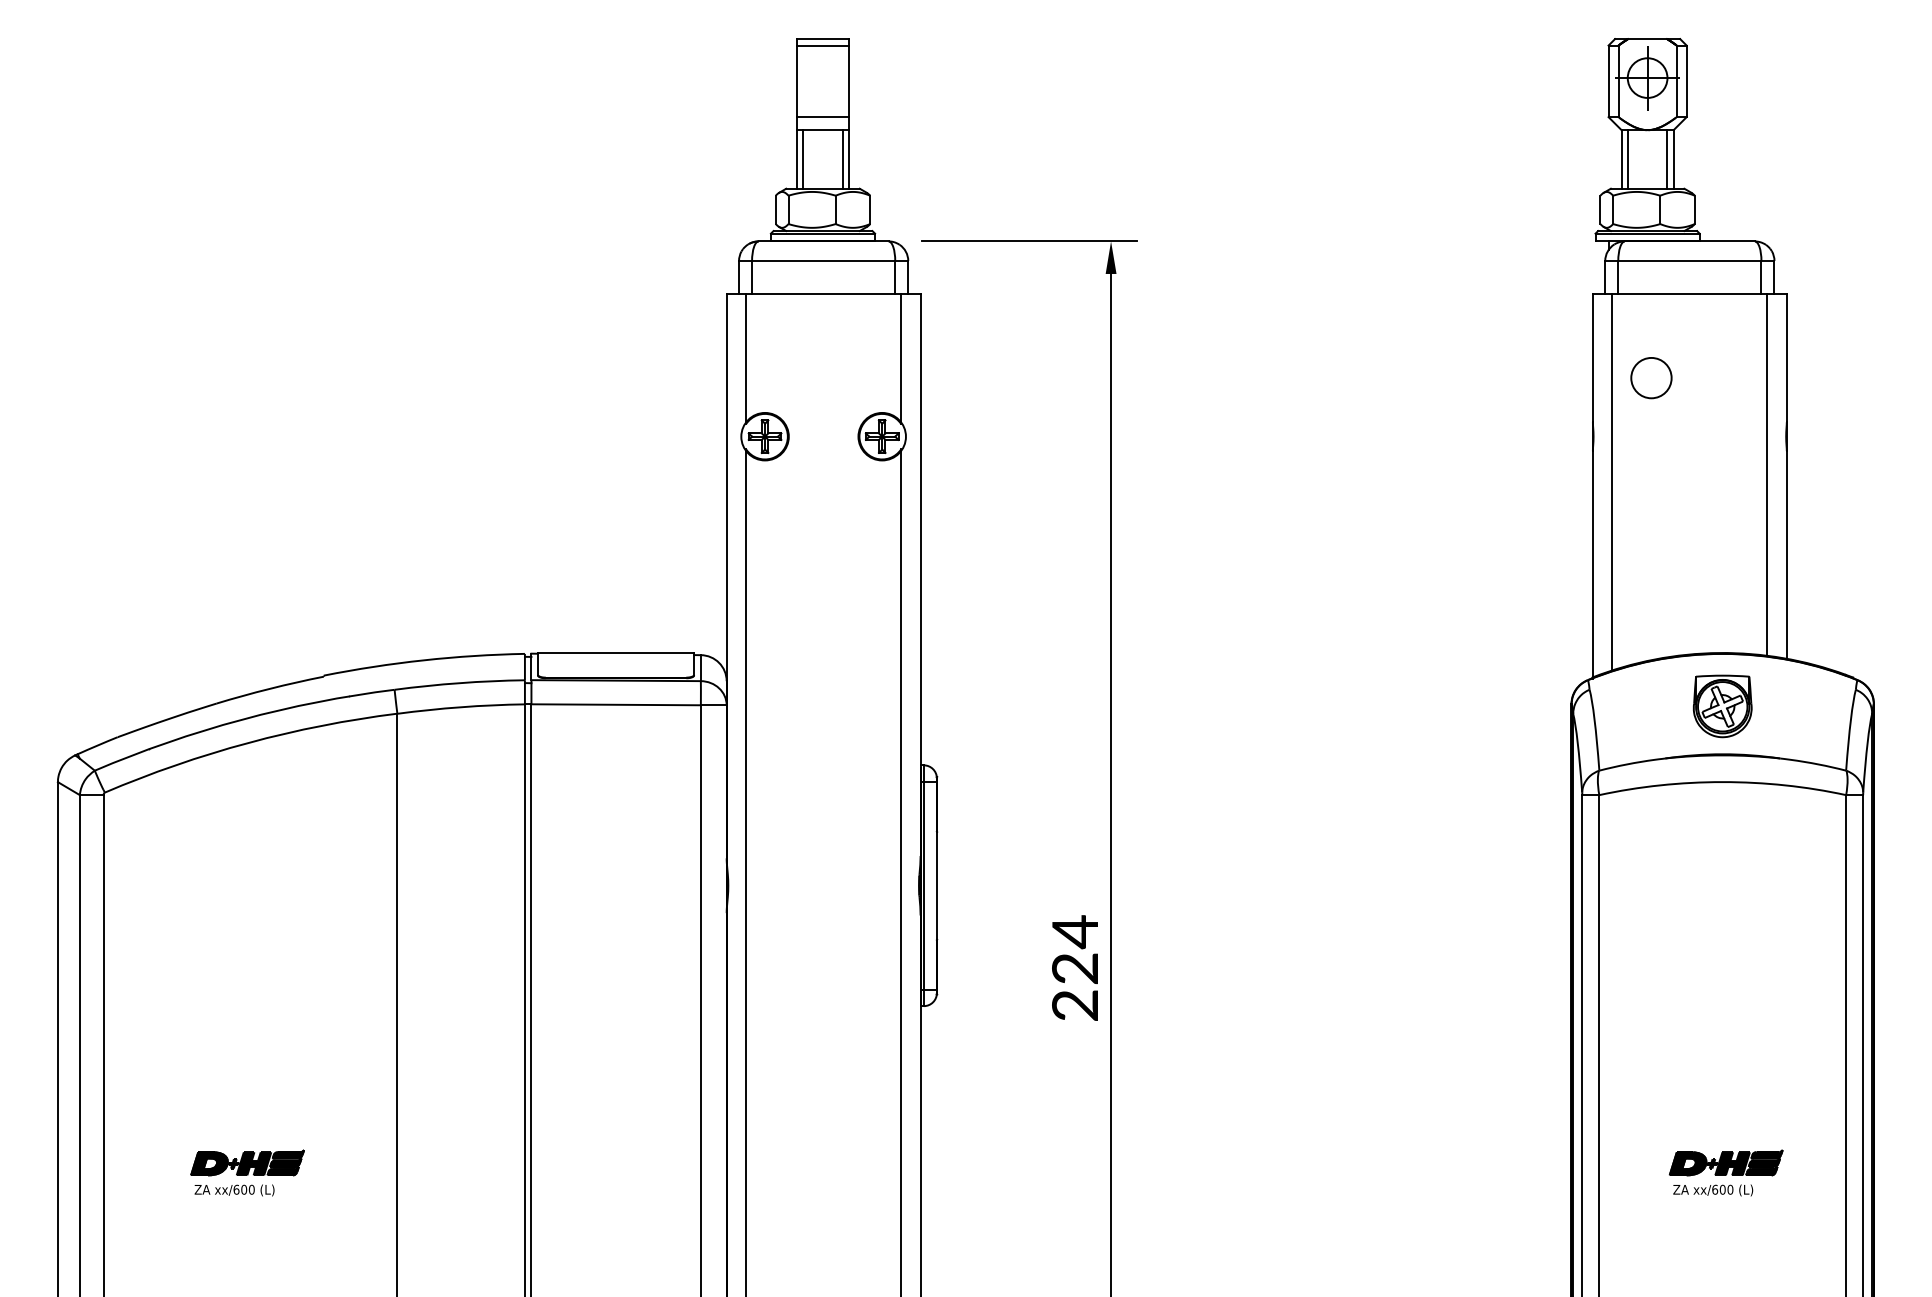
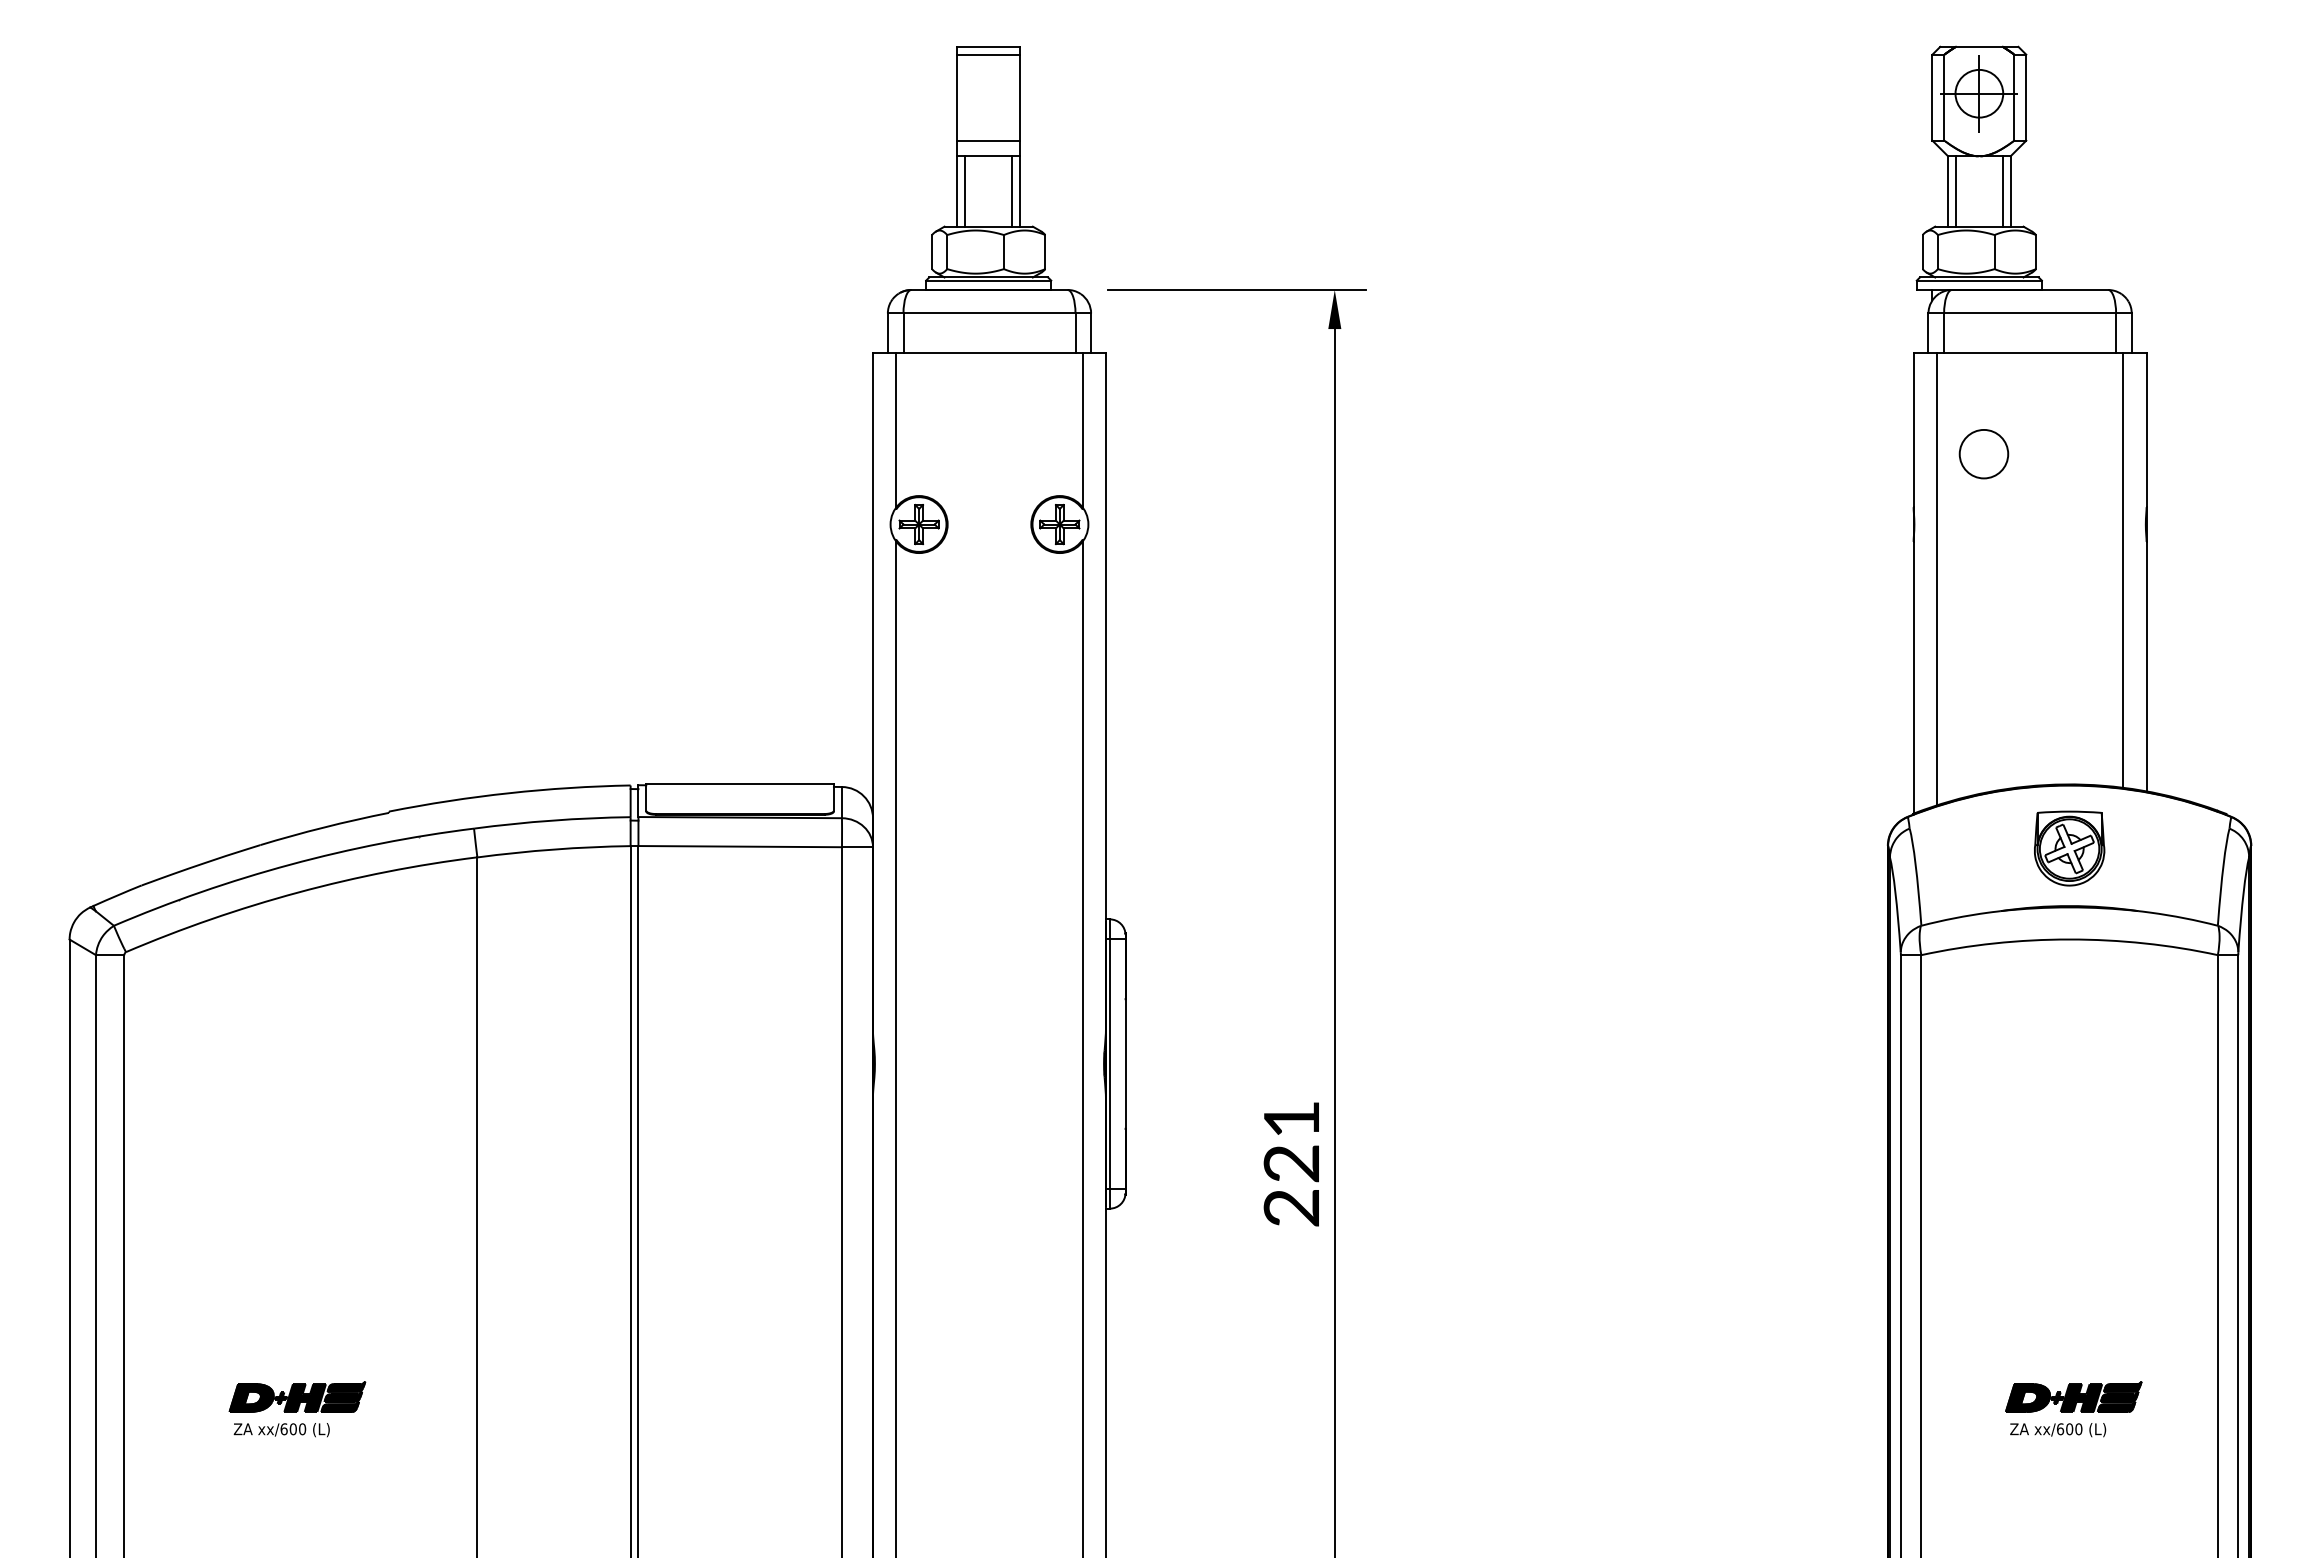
text: (1075, 931) -> (1291, 1119), 224 -> 221

